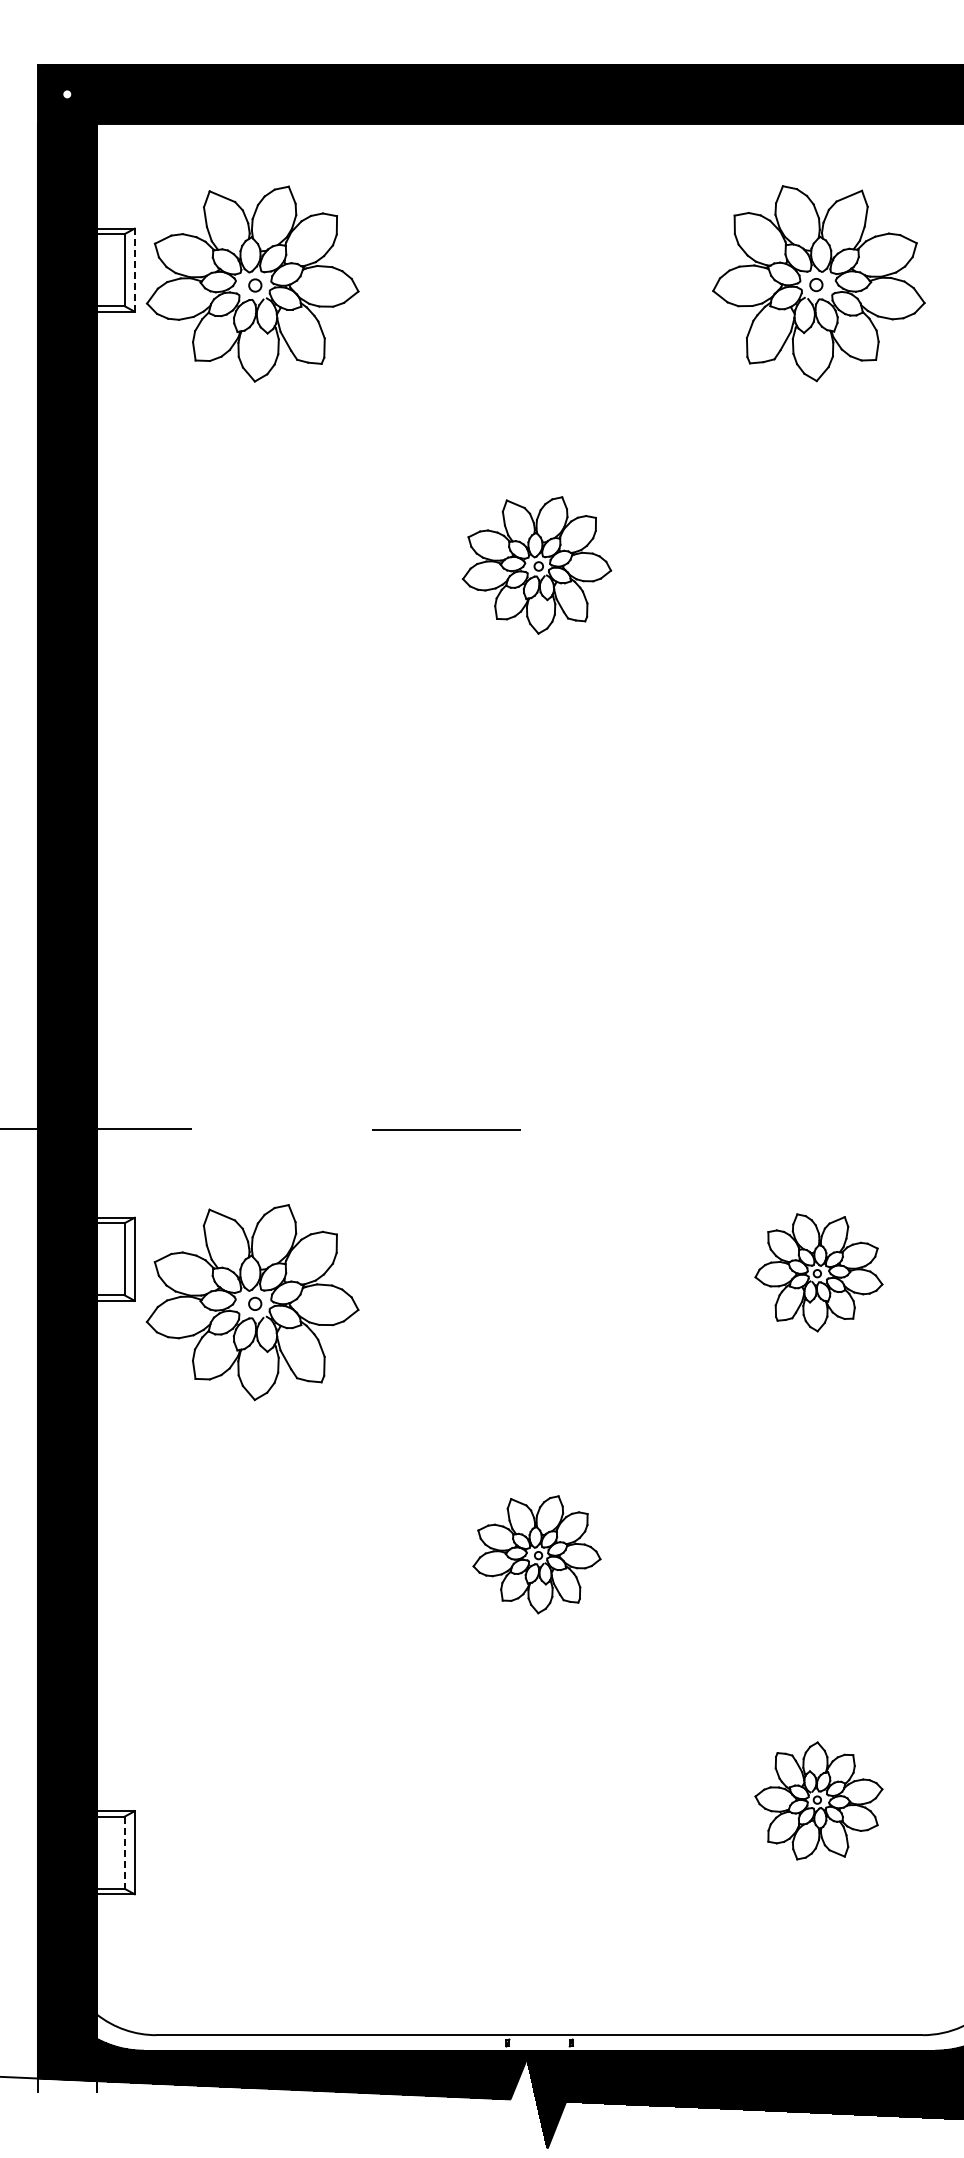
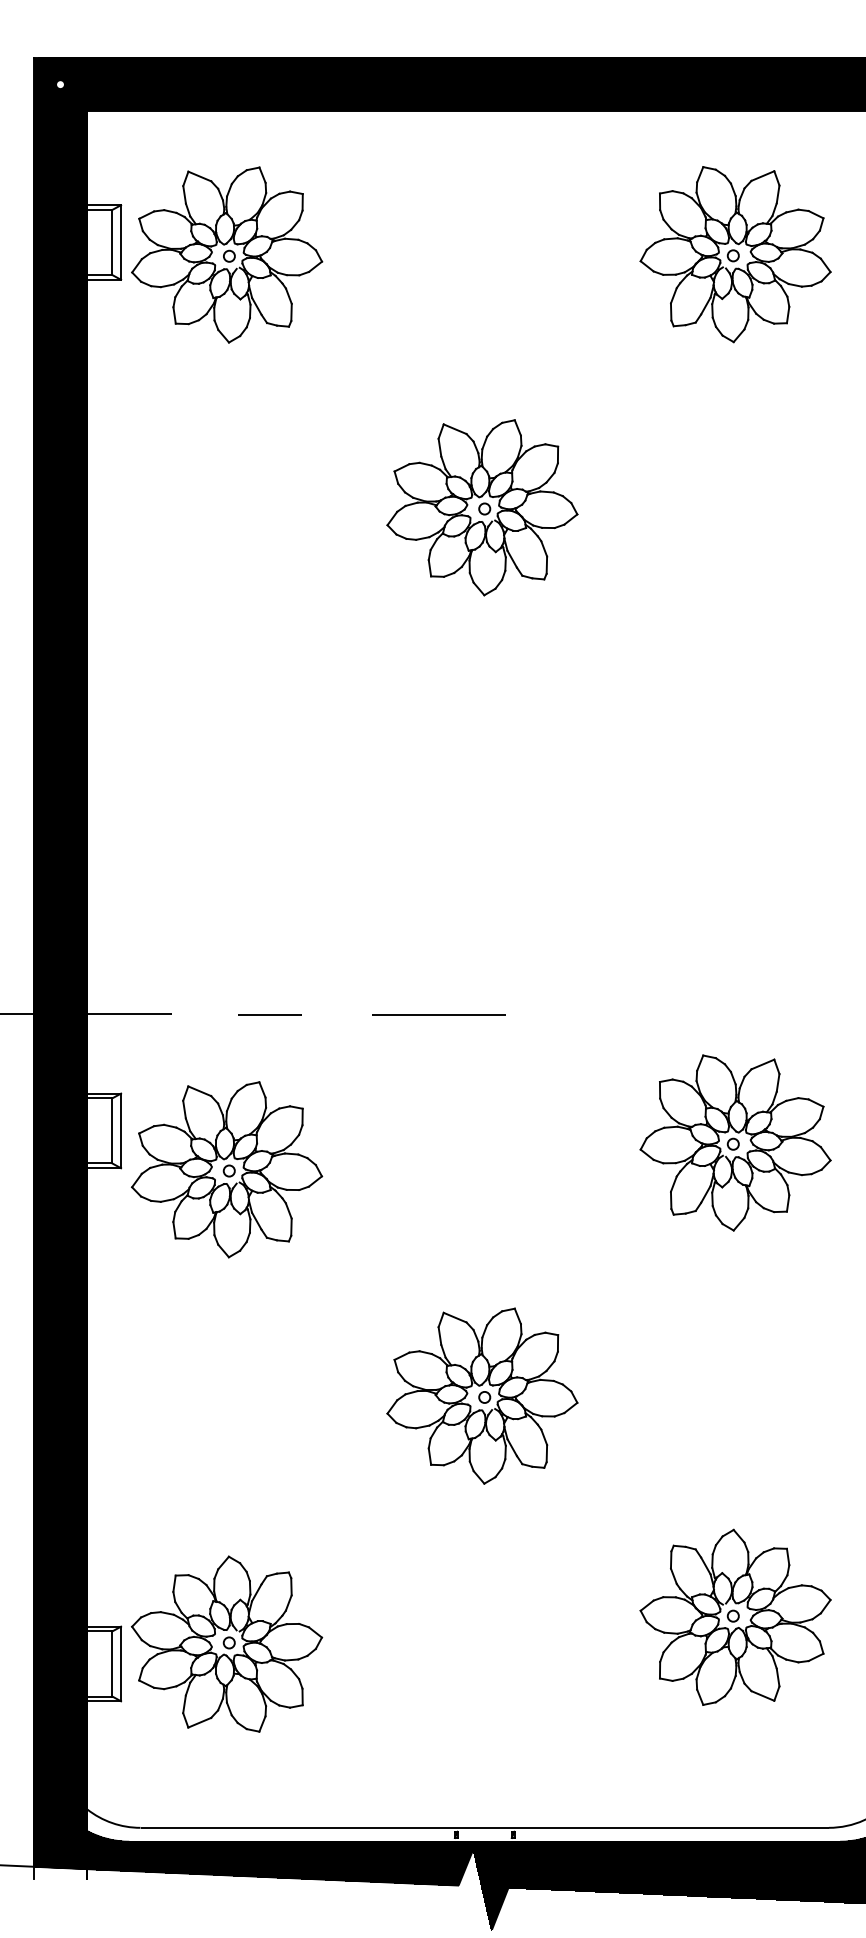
line: (134, 270) -> (120, 242), dashed -> solid
part: (536, 565) -> (481, 507), size x1.43
line: (300, 1129) -> (269, 1014), added
line: (446, 1129) -> (438, 1014), moved
part: (818, 1272) -> (735, 1142), size x1.67
part: (536, 1554) -> (481, 1396), size x1.67
part: (818, 1800) -> (735, 1617), size x1.67
part: (252, 1830) -> (226, 1643), added
line: (124, 1853) -> (111, 1664), dashed -> solid

